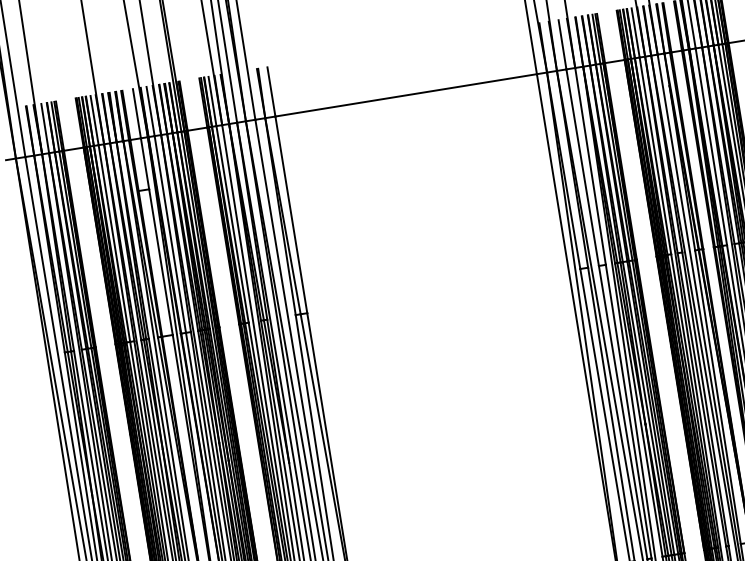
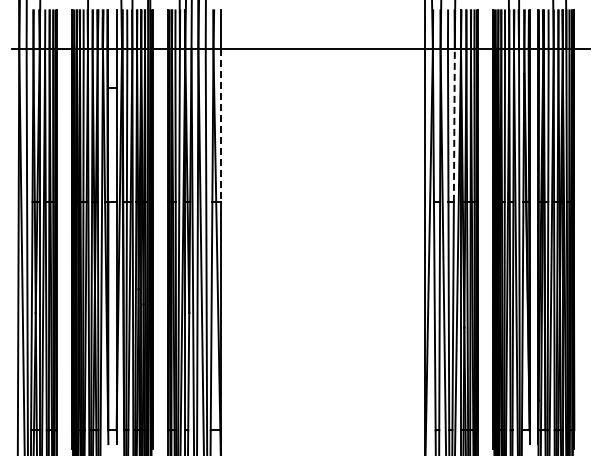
line: (590, 166) -> (454, 125), solid -> dashed
line: (291, 215) -> (221, 125), solid -> dashed

